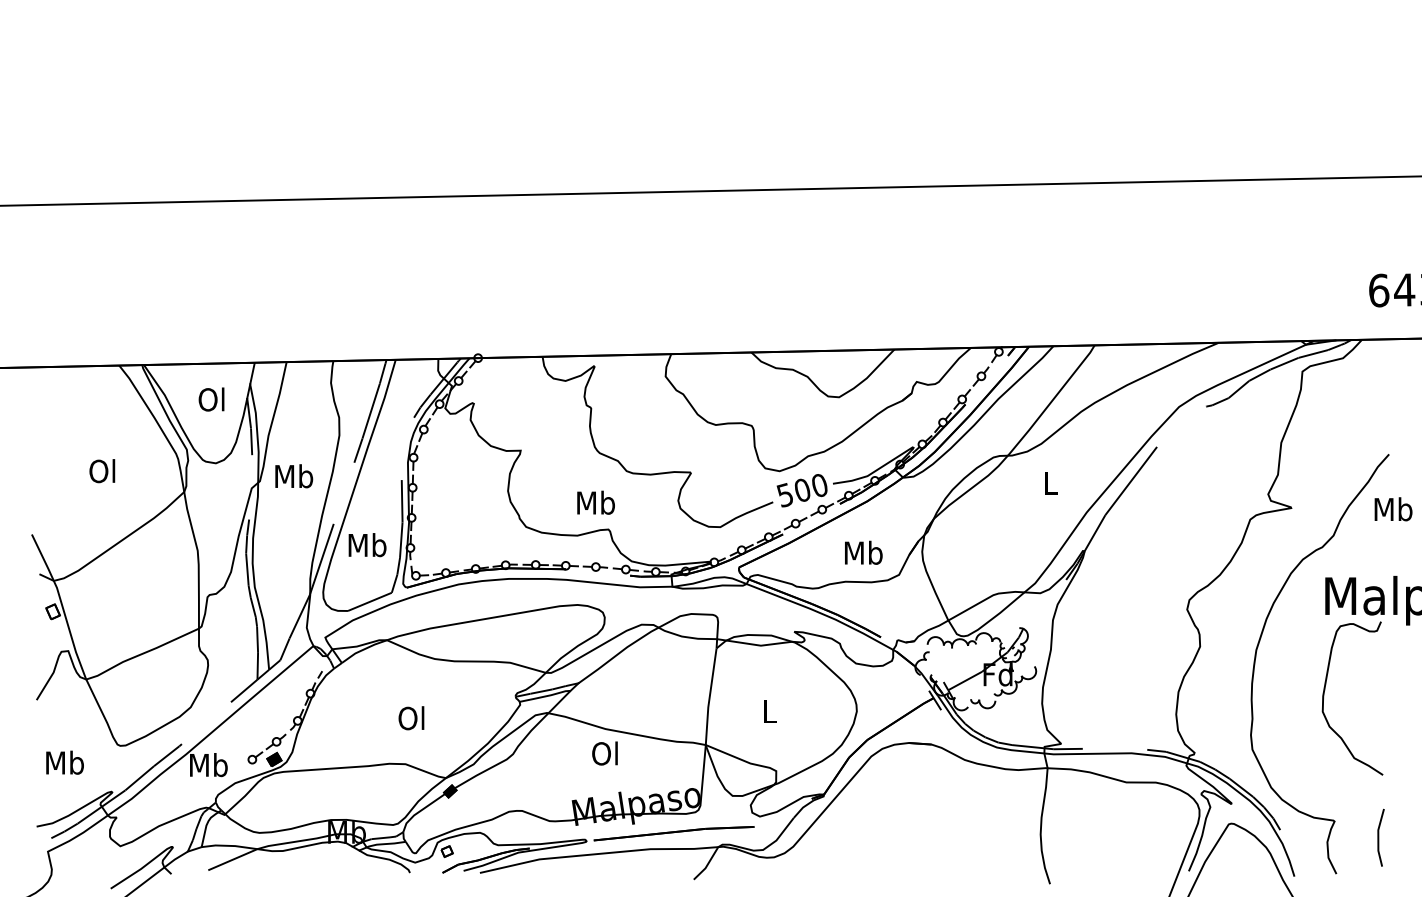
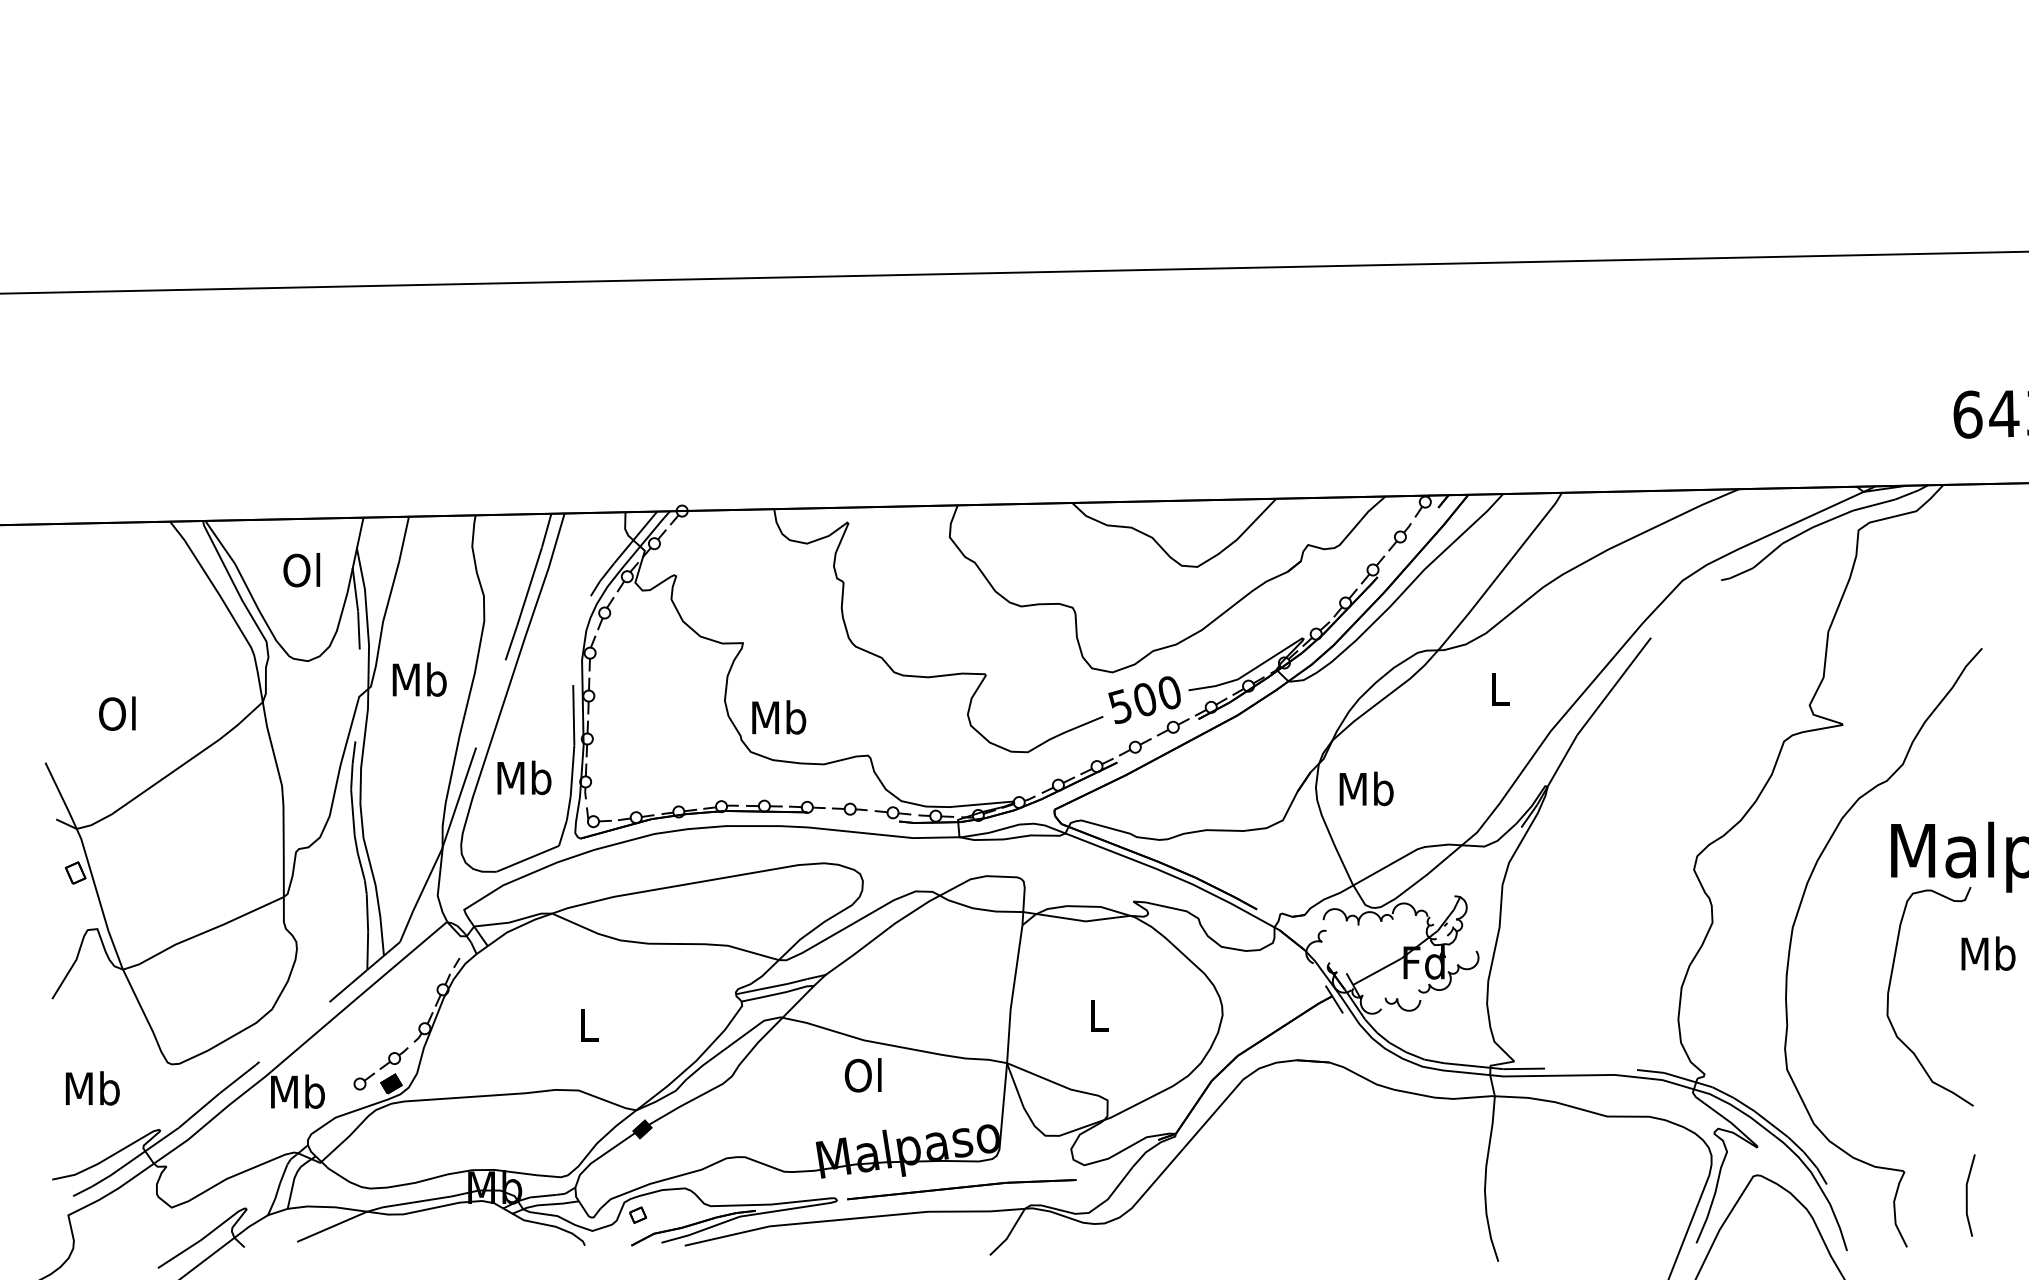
text: (102, 471) -> (117, 714), moved
text: (595, 502) -> (778, 717), moved
text: (1393, 509) -> (1988, 953), moved
text: (863, 552) -> (1366, 788), moved
text: (411, 718) -> (587, 1025), Ol -> L

